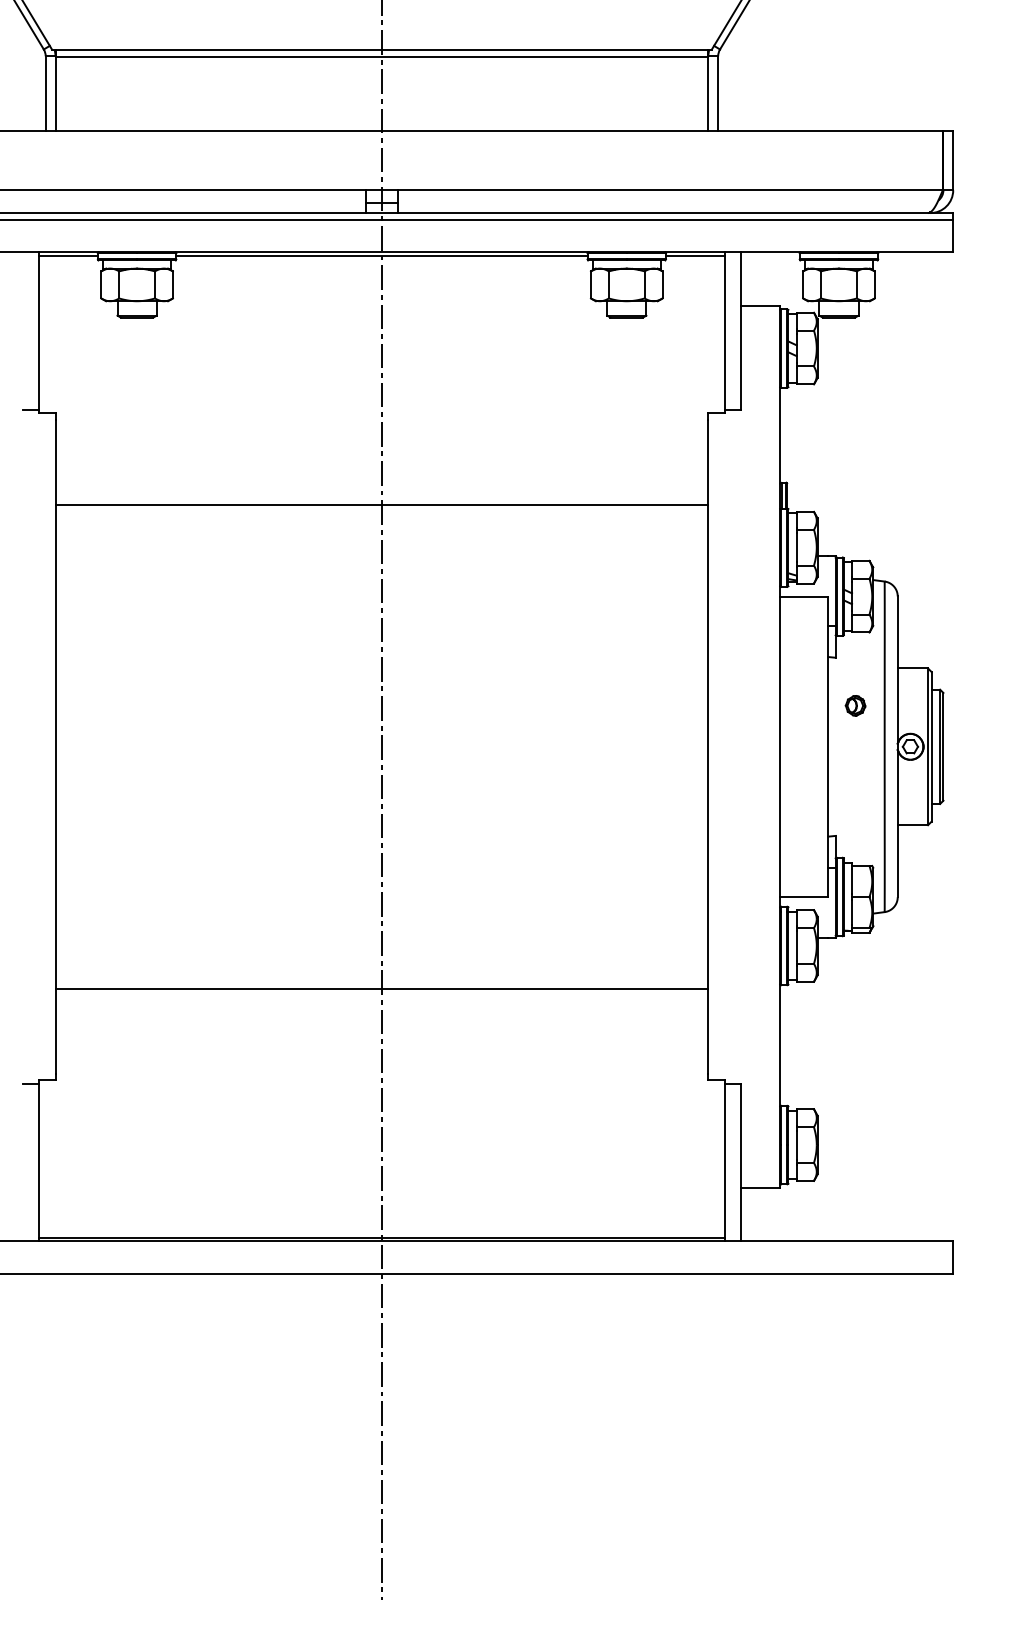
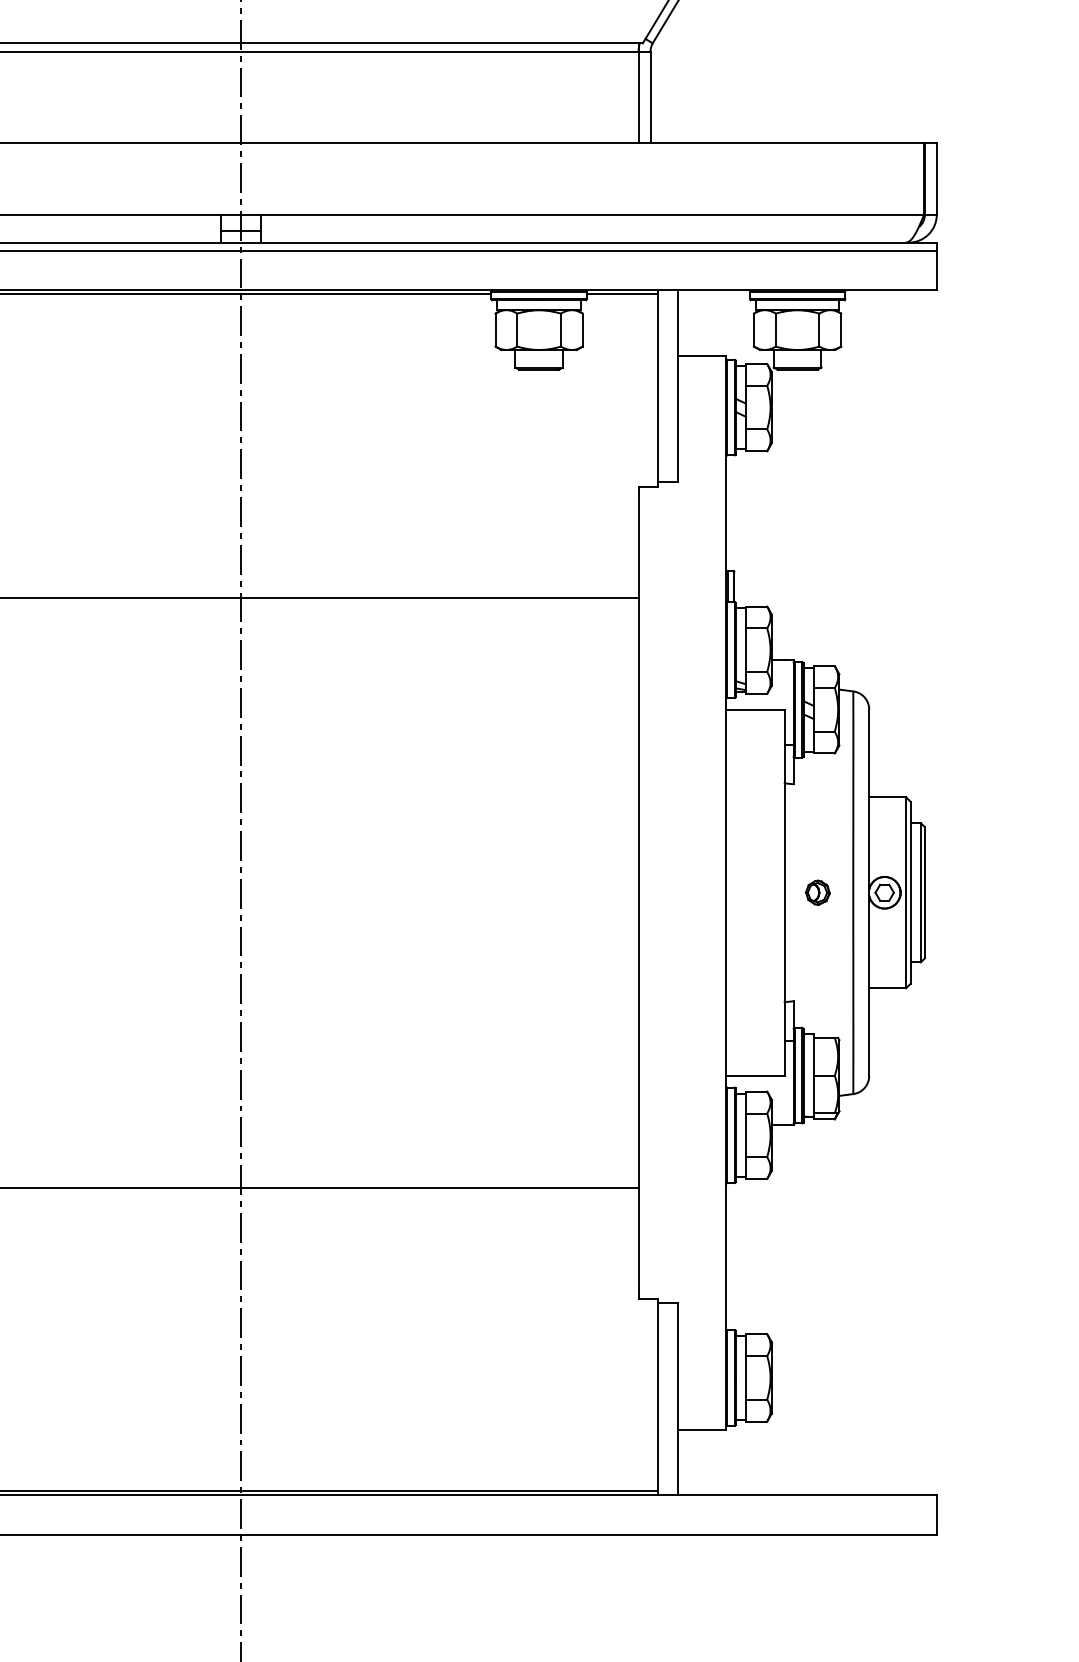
part: (855, 705) -> (817, 892), moved

